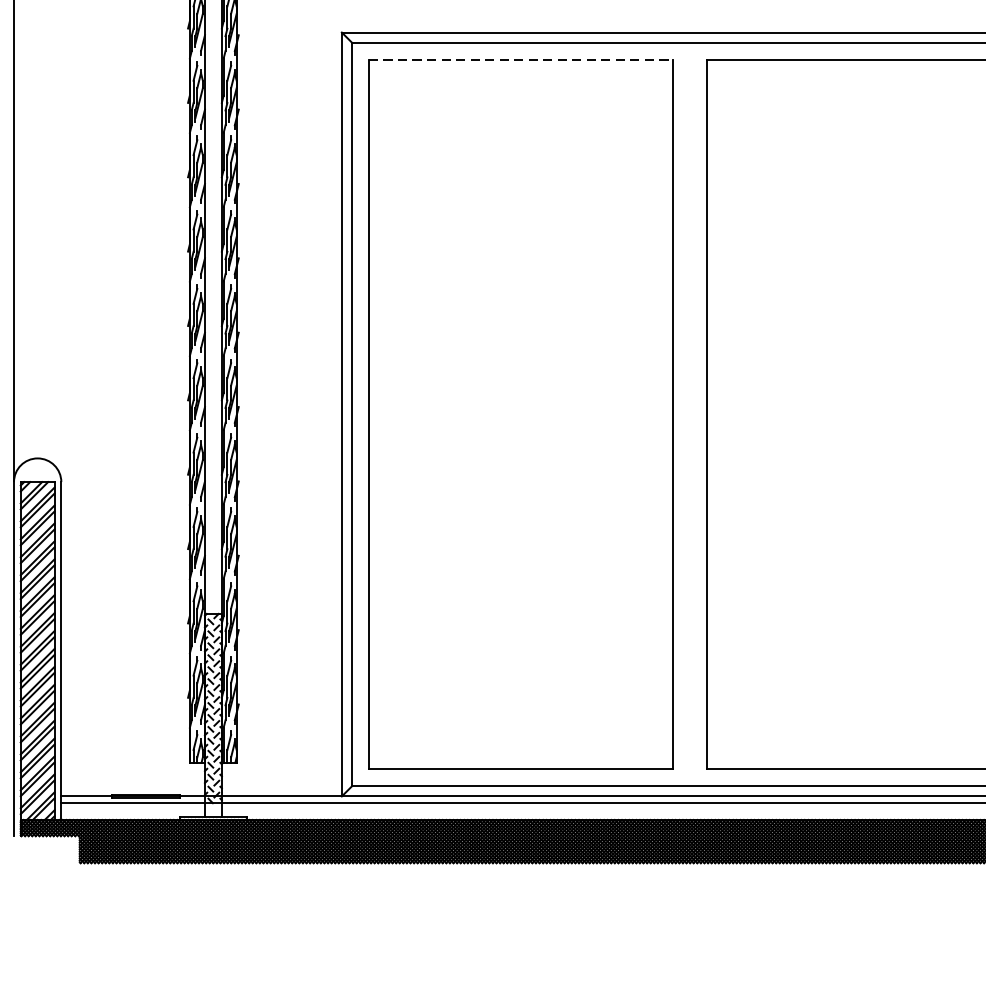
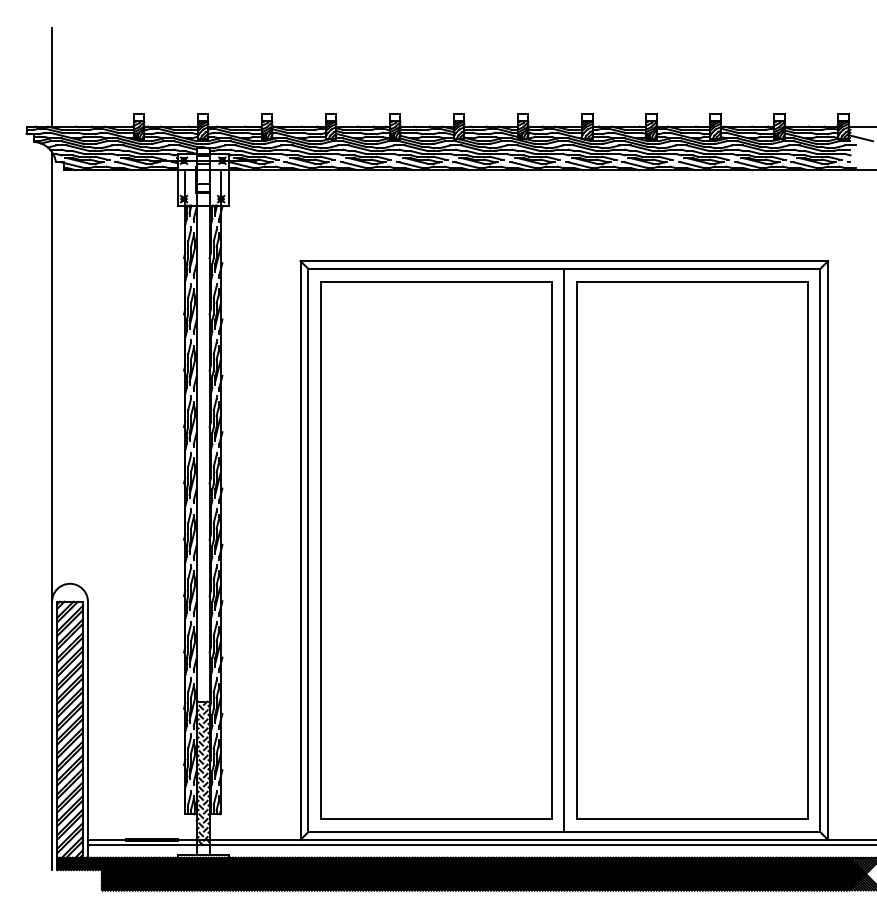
line: (521, 59) -> (436, 281), dashed -> solid
line: (690, 414) -> (564, 550), added

